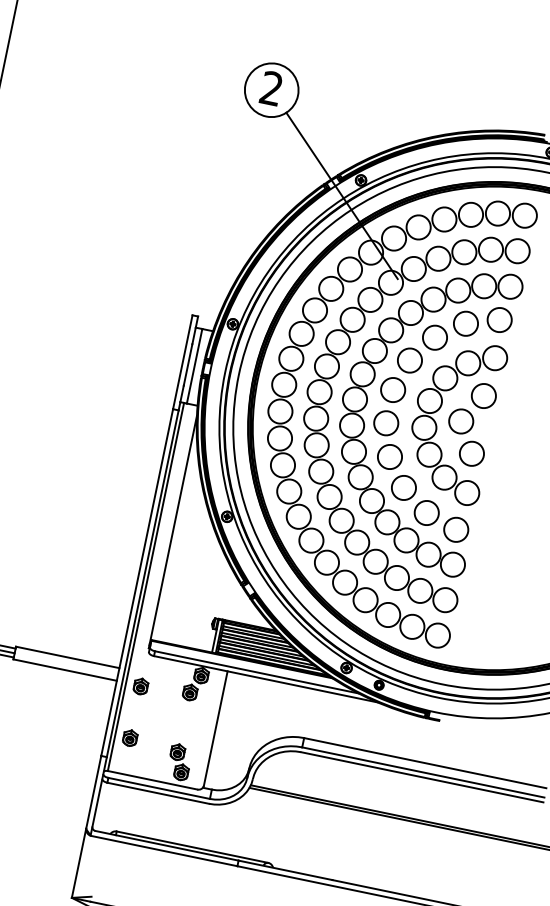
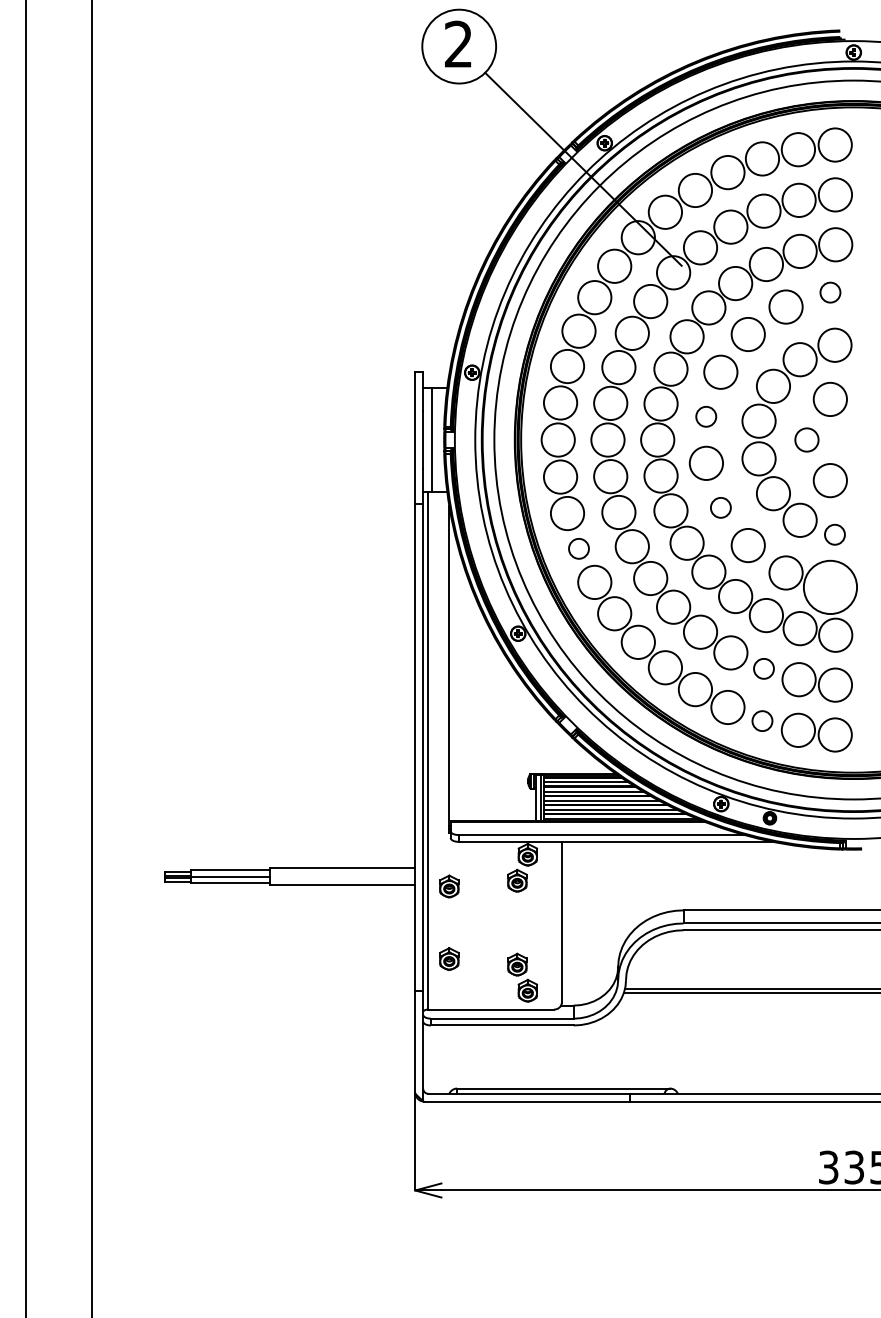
circle: (499, 319) -> (830, 292), size x0.6
circle: (392, 389) -> (705, 416), size x0.6
circle: (460, 421) -> (806, 439), size x0.7
circle: (389, 456) -> (720, 507), size x0.6
circle: (282, 465) -> (578, 548), size x0.6
circle: (466, 492) -> (834, 534), size x0.6
circle: (456, 529) -> (830, 587), size x1.6
circle: (396, 577) -> (763, 668), size x0.6
circle: (388, 614) -> (762, 720), size x0.6

